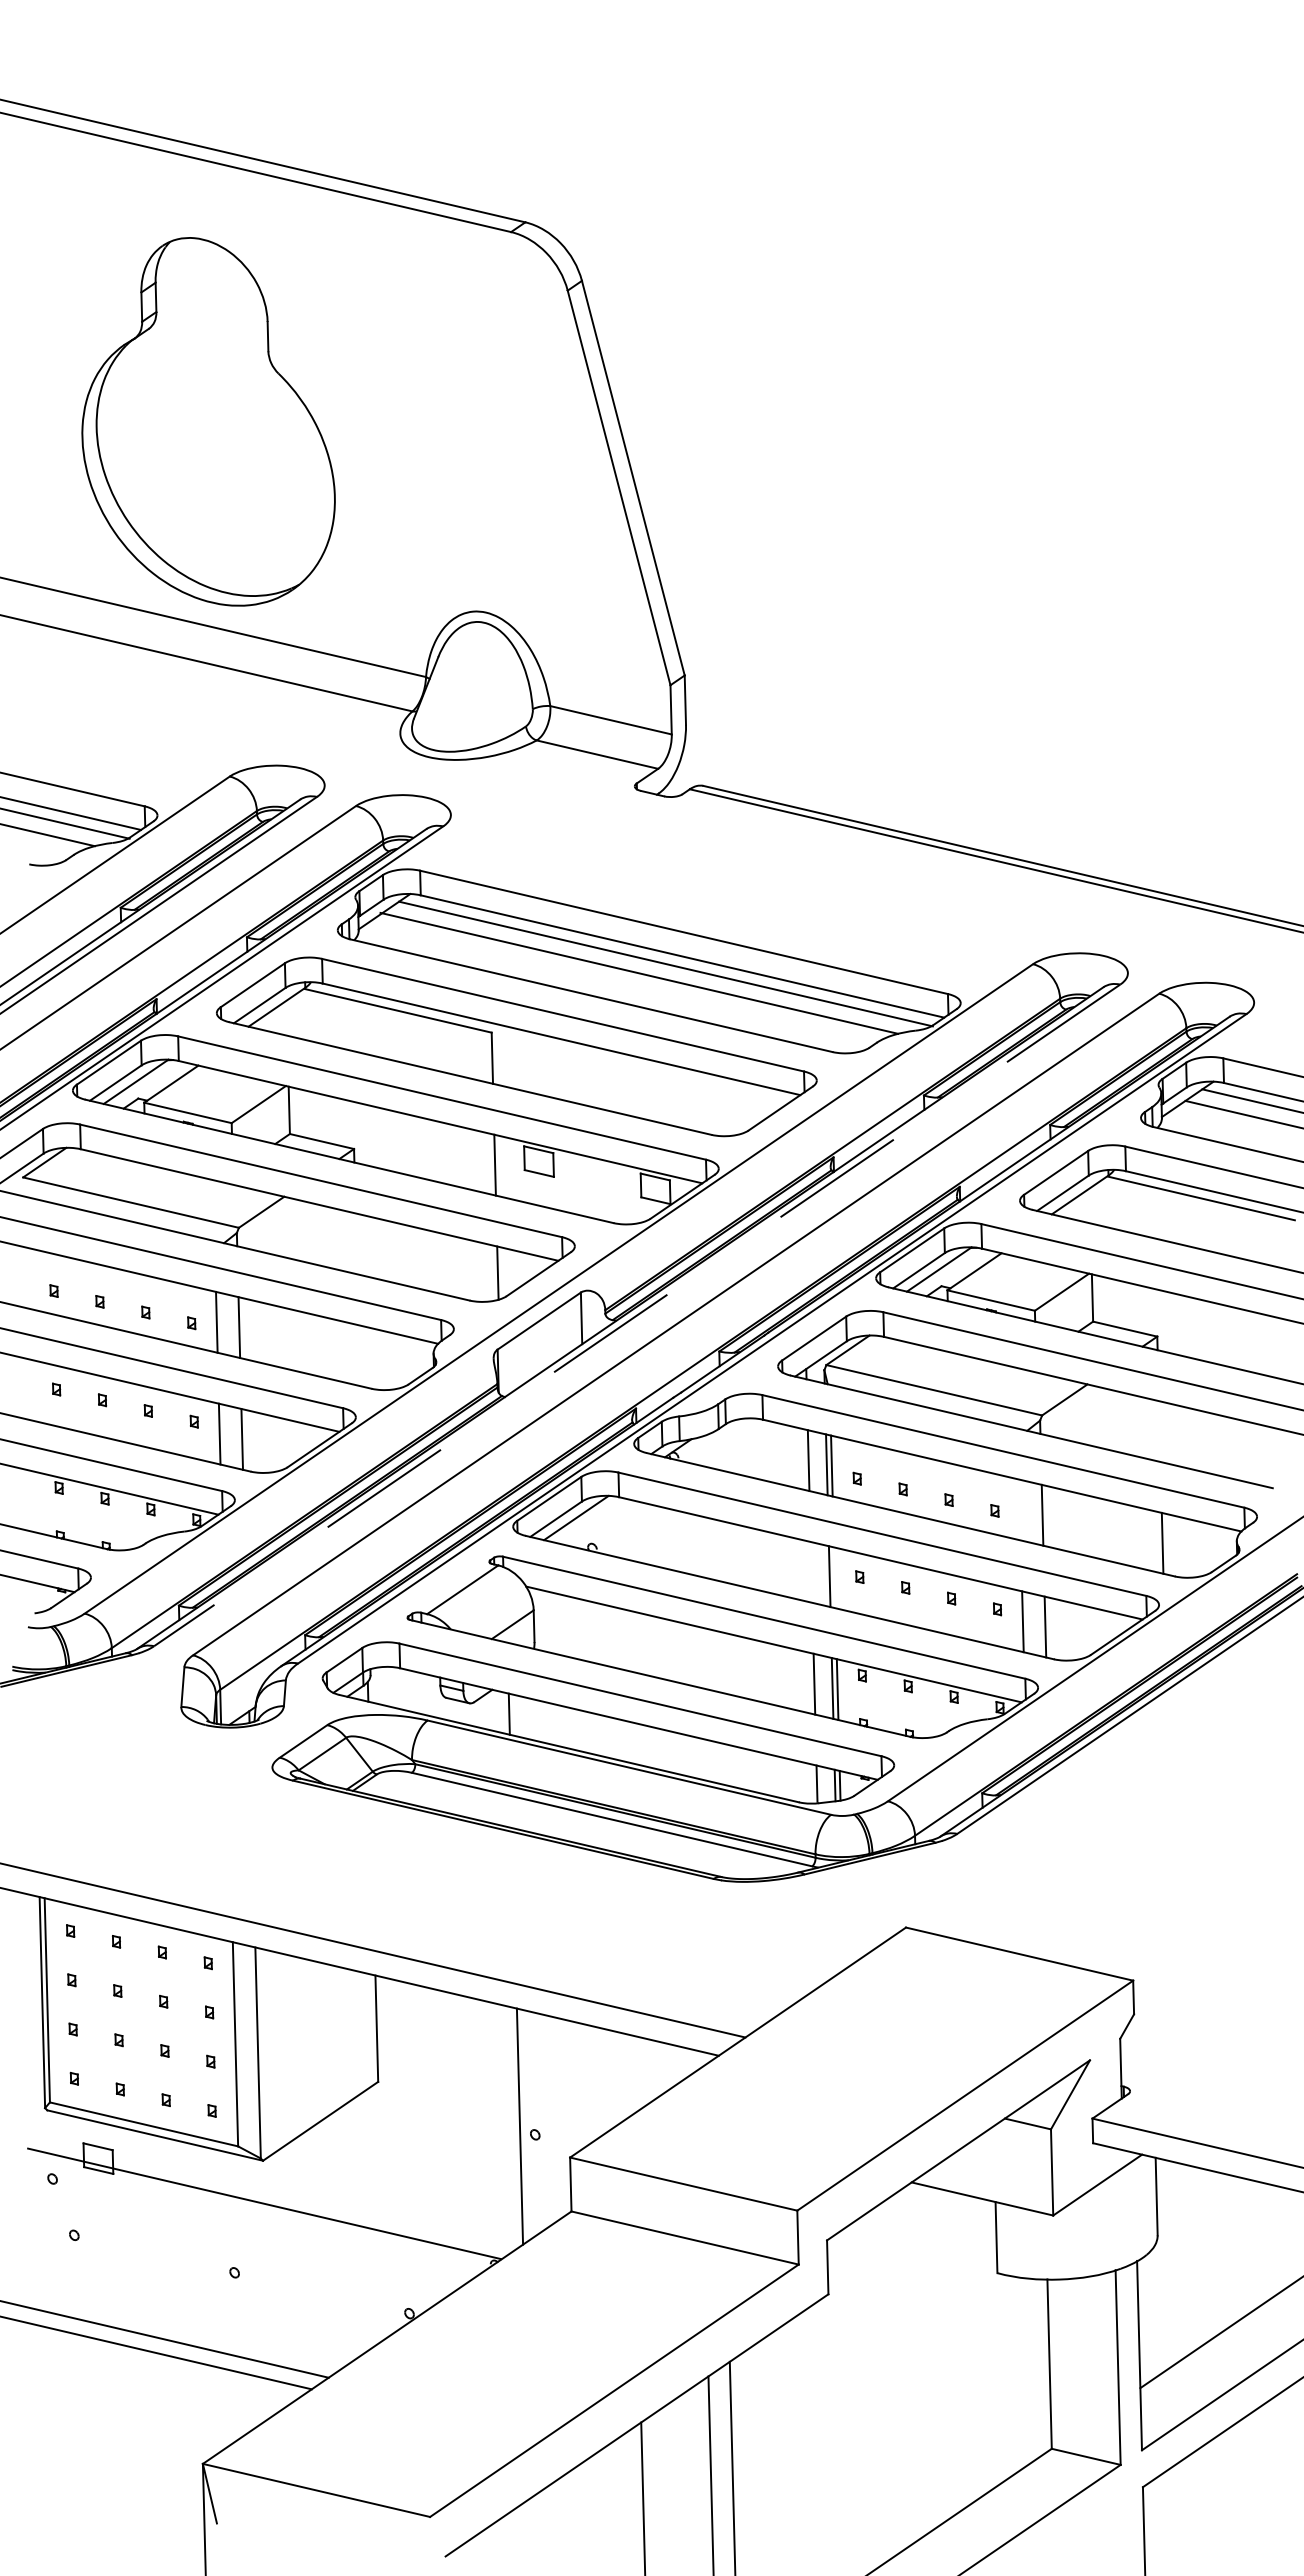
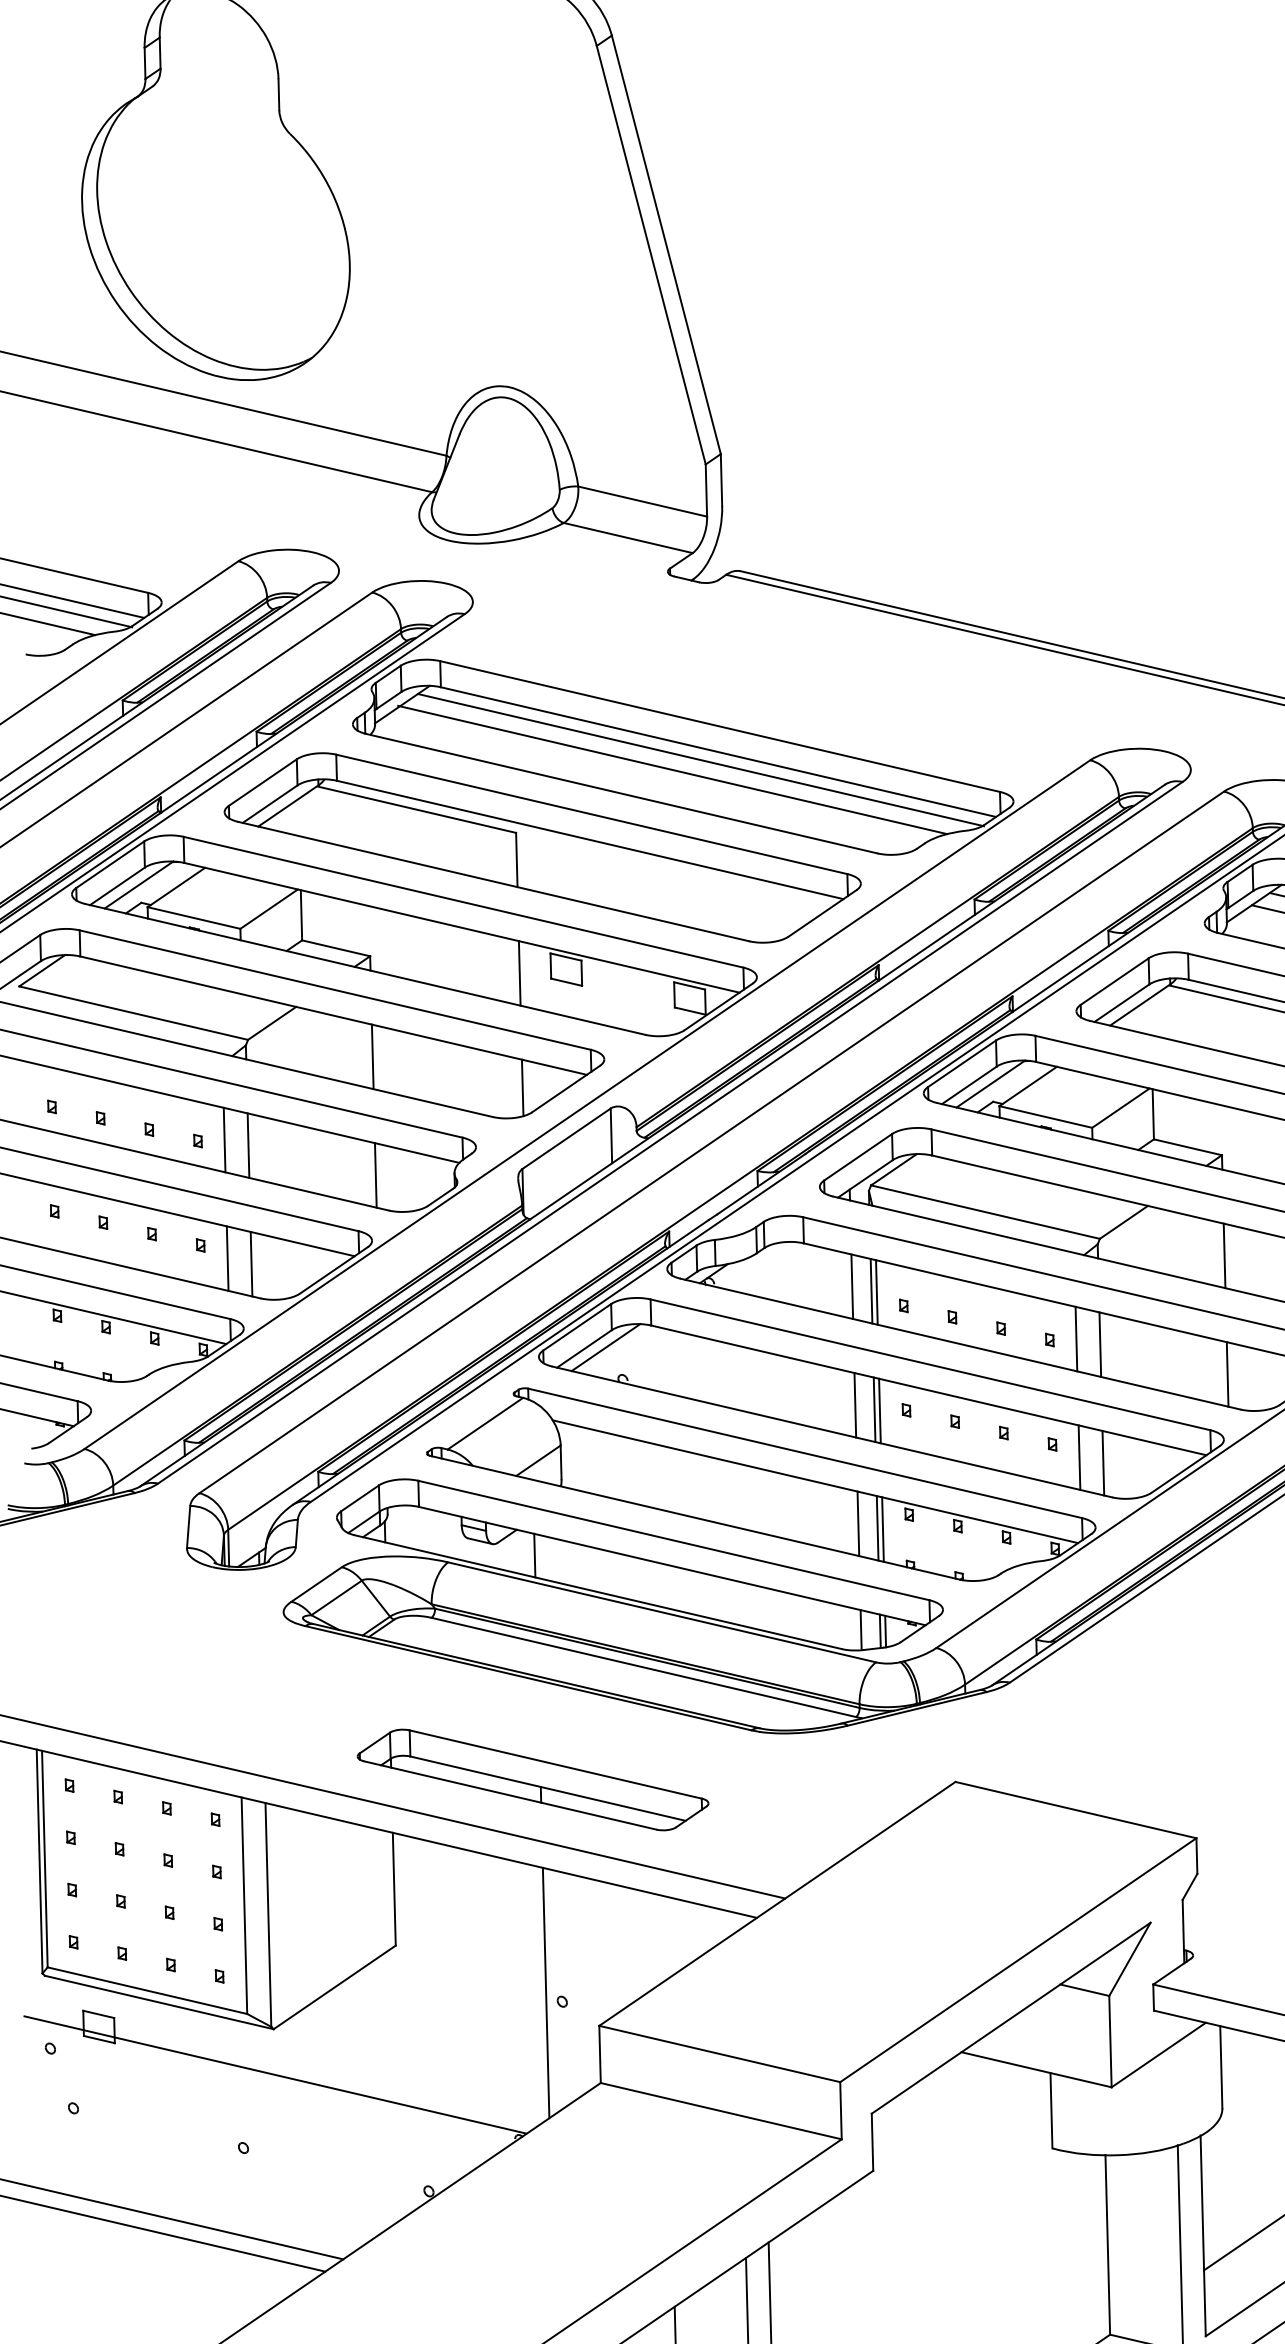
line: (356, 1243) -> (372, 1056), added
line: (636, 1315) -> (669, 1132), dashed -> solid
line: (359, 1355) -> (375, 1175), added
line: (1159, 1431) -> (1224, 1255), added
line: (1019, 1509) -> (1075, 1338), added
line: (811, 1571) -> (855, 1404), added
line: (834, 1577) -> (879, 1410), added
part: (507, 1925) -> (532, 1779), added

